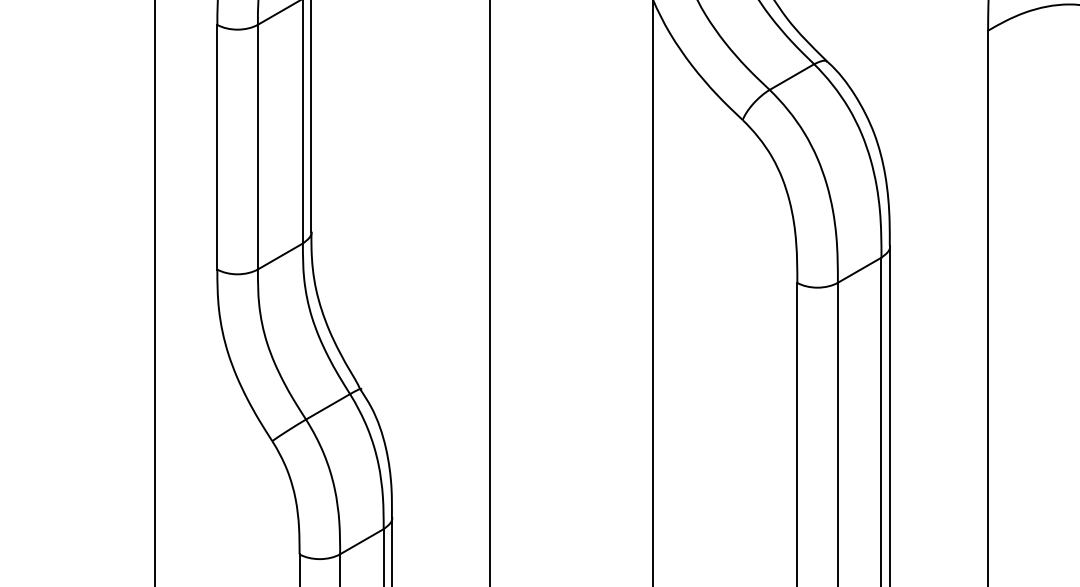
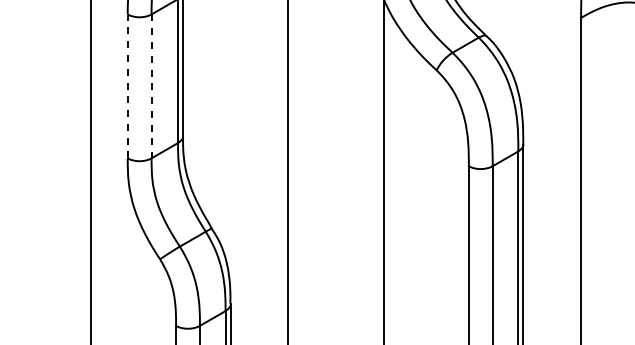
line: (216, 147) -> (127, 86), solid -> dashed
line: (257, 147) -> (151, 86), solid -> dashed

